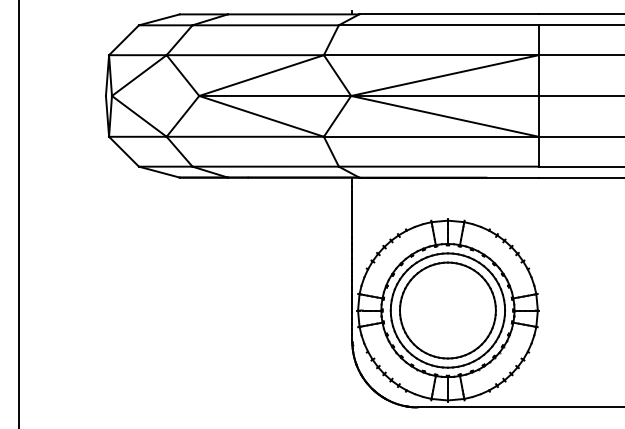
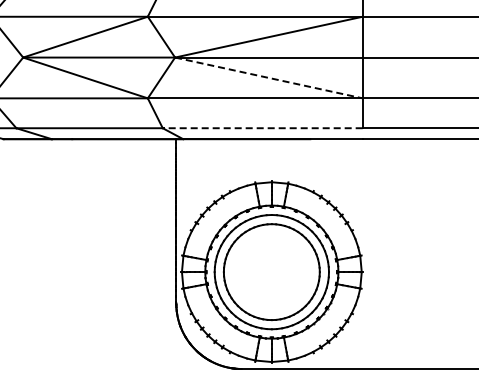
line: (444, 116) -> (268, 78), solid -> dashed
line: (438, 166) -> (262, 128), solid -> dashed

